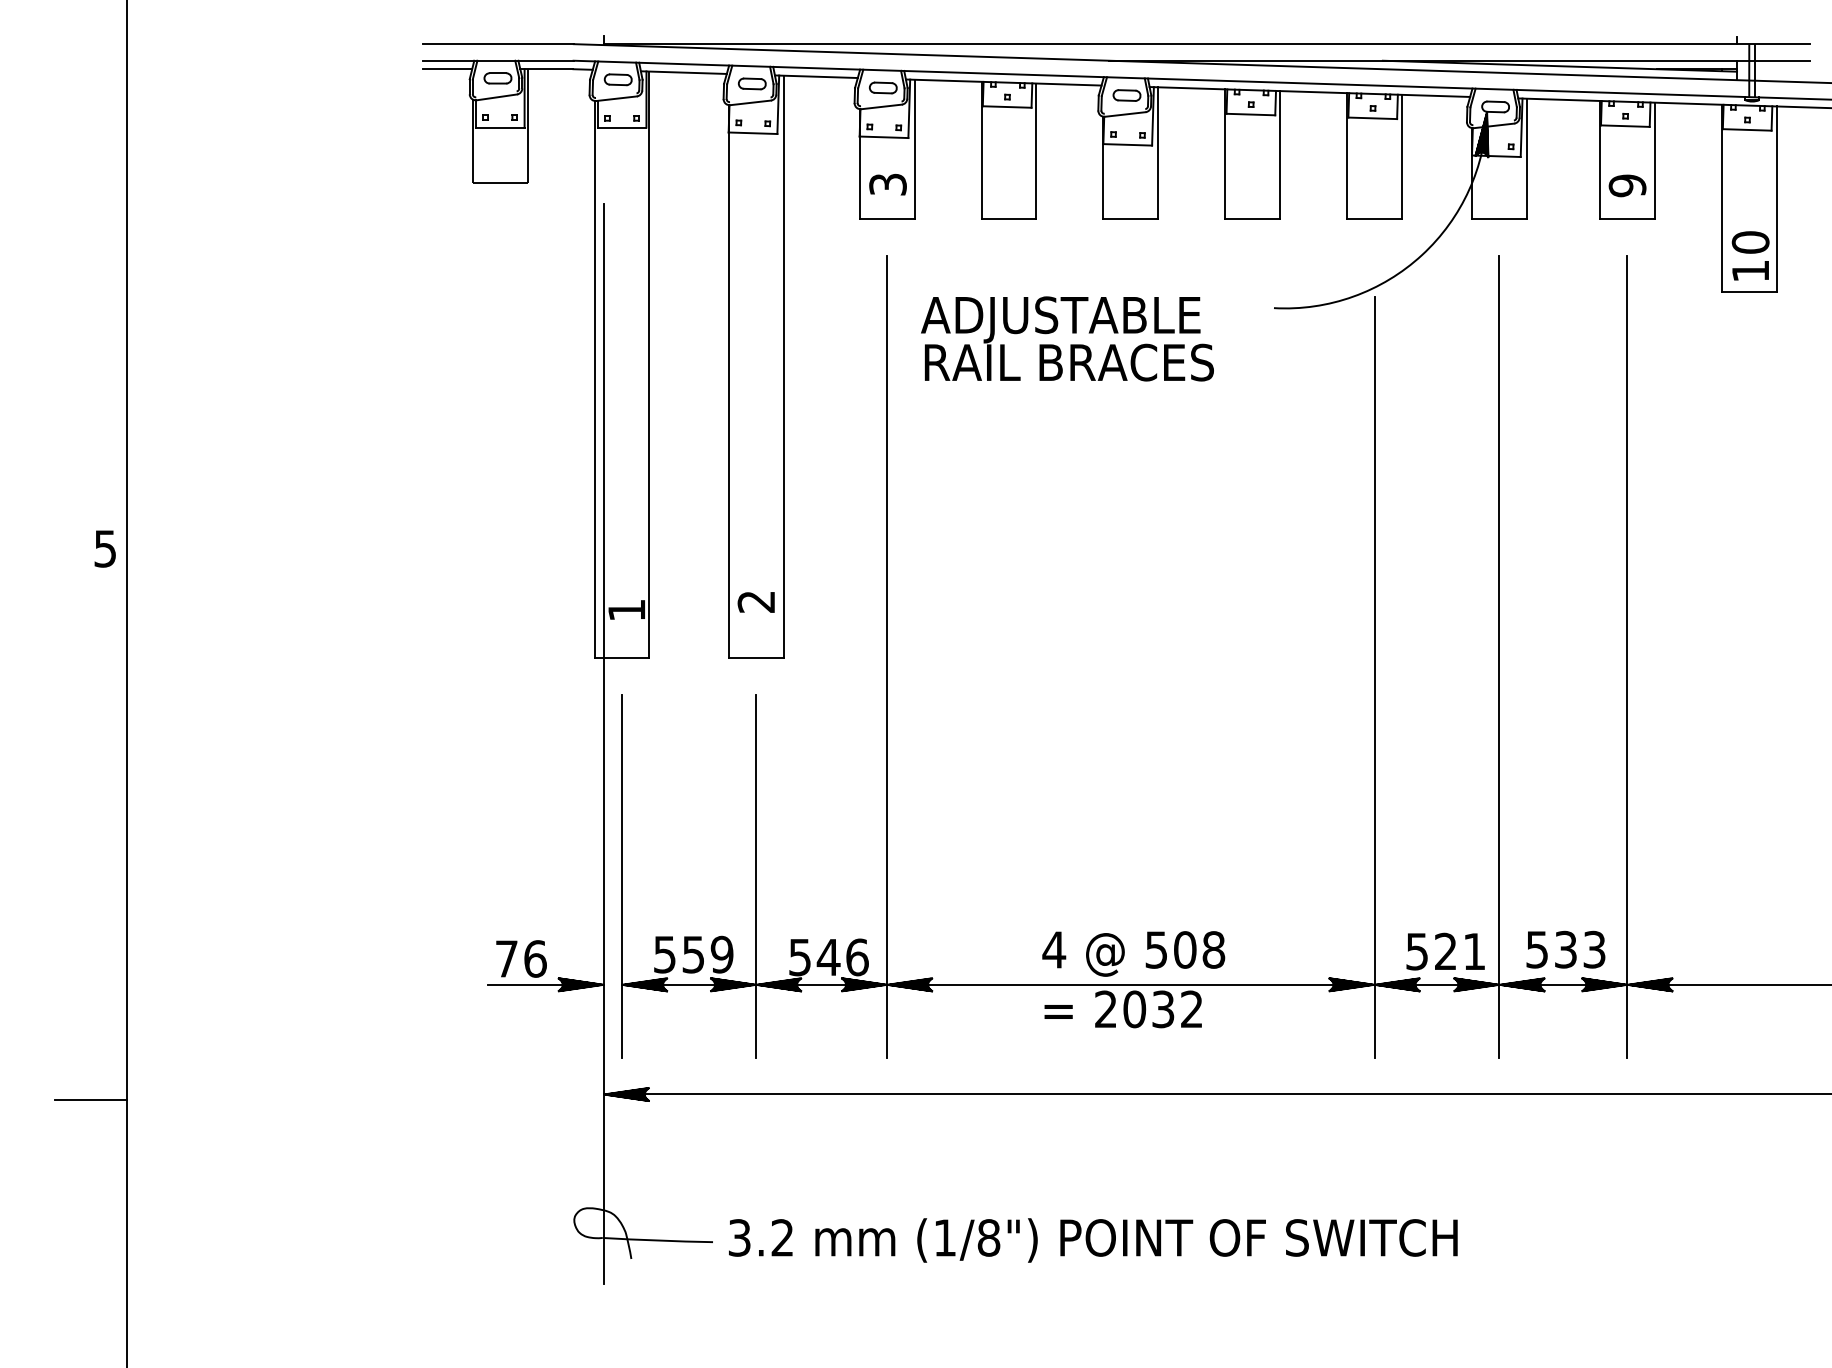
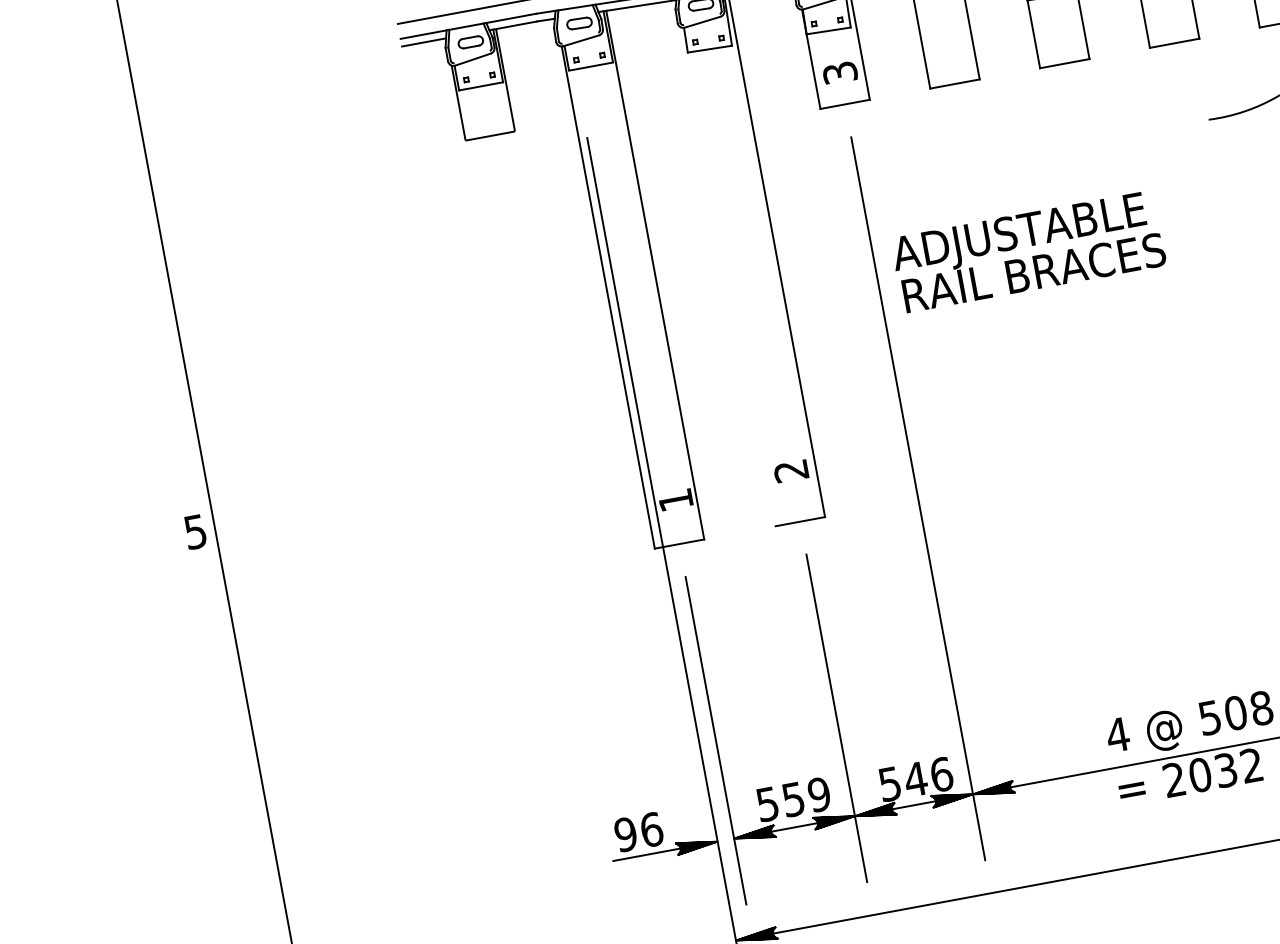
text: (1067, 338) -> (1028, 251), moved
line: (728, 381) -> (729, 277), removed
text: (506, 958) -> (625, 834), 76 -> 96

